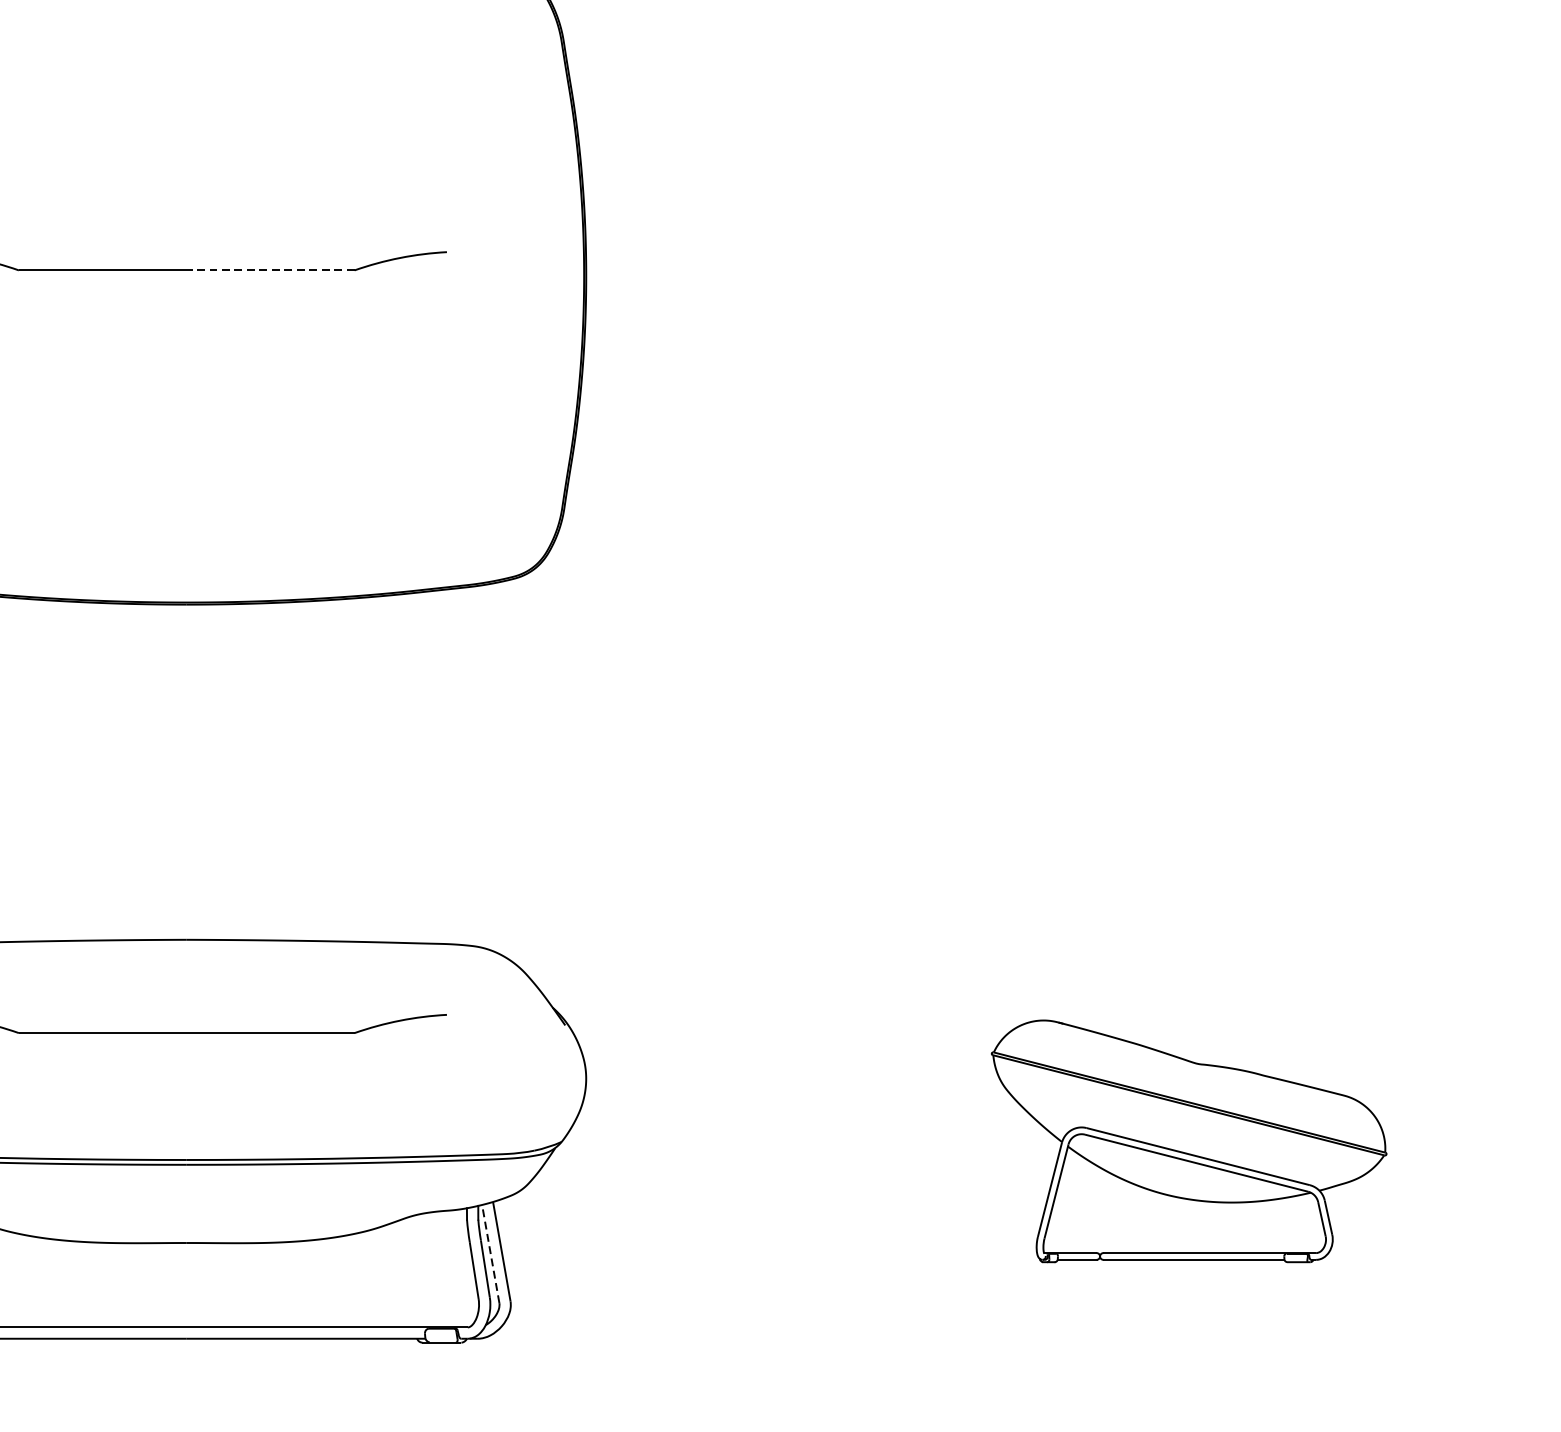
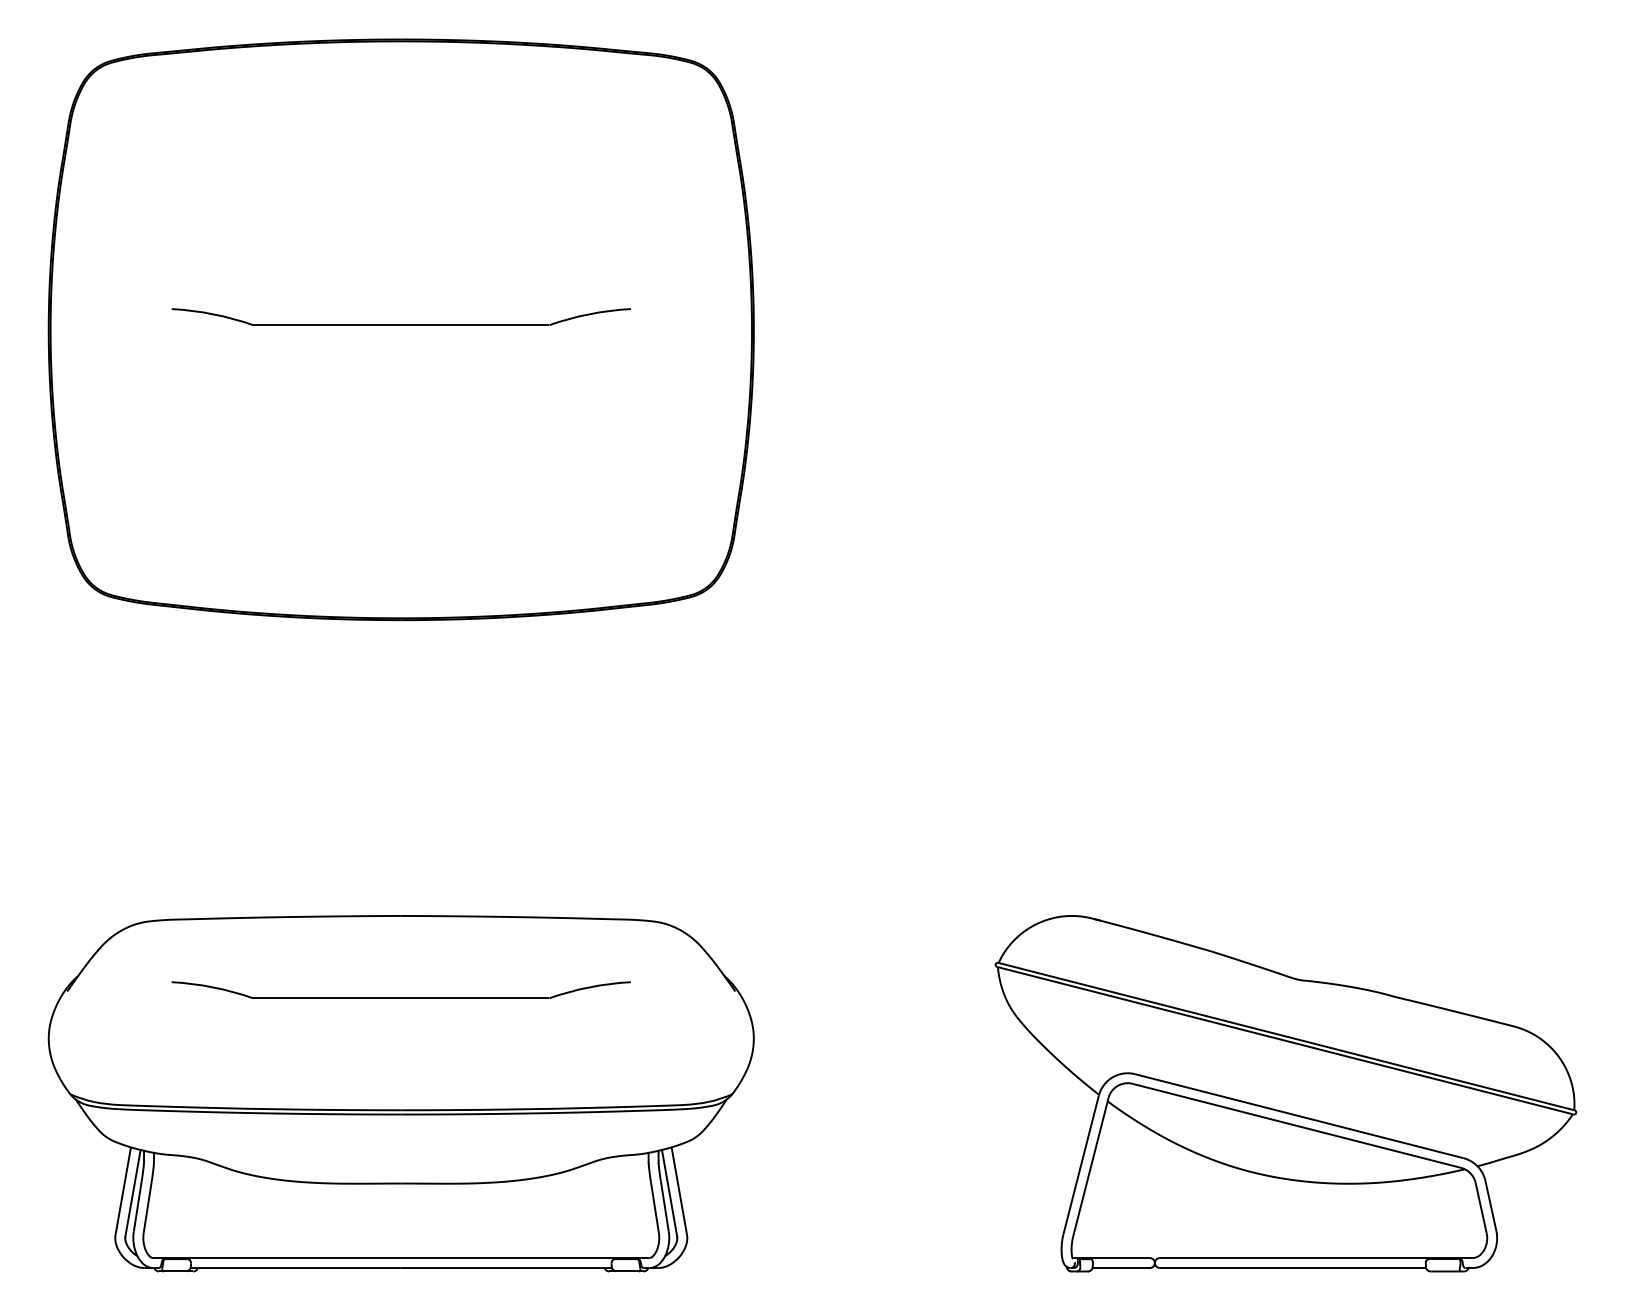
line: (269, 270) -> (474, 325), dashed -> solid
part: (1188, 1140) -> (1285, 1093), size x1.67
line: (490, 1254) -> (669, 1193), dashed -> solid

